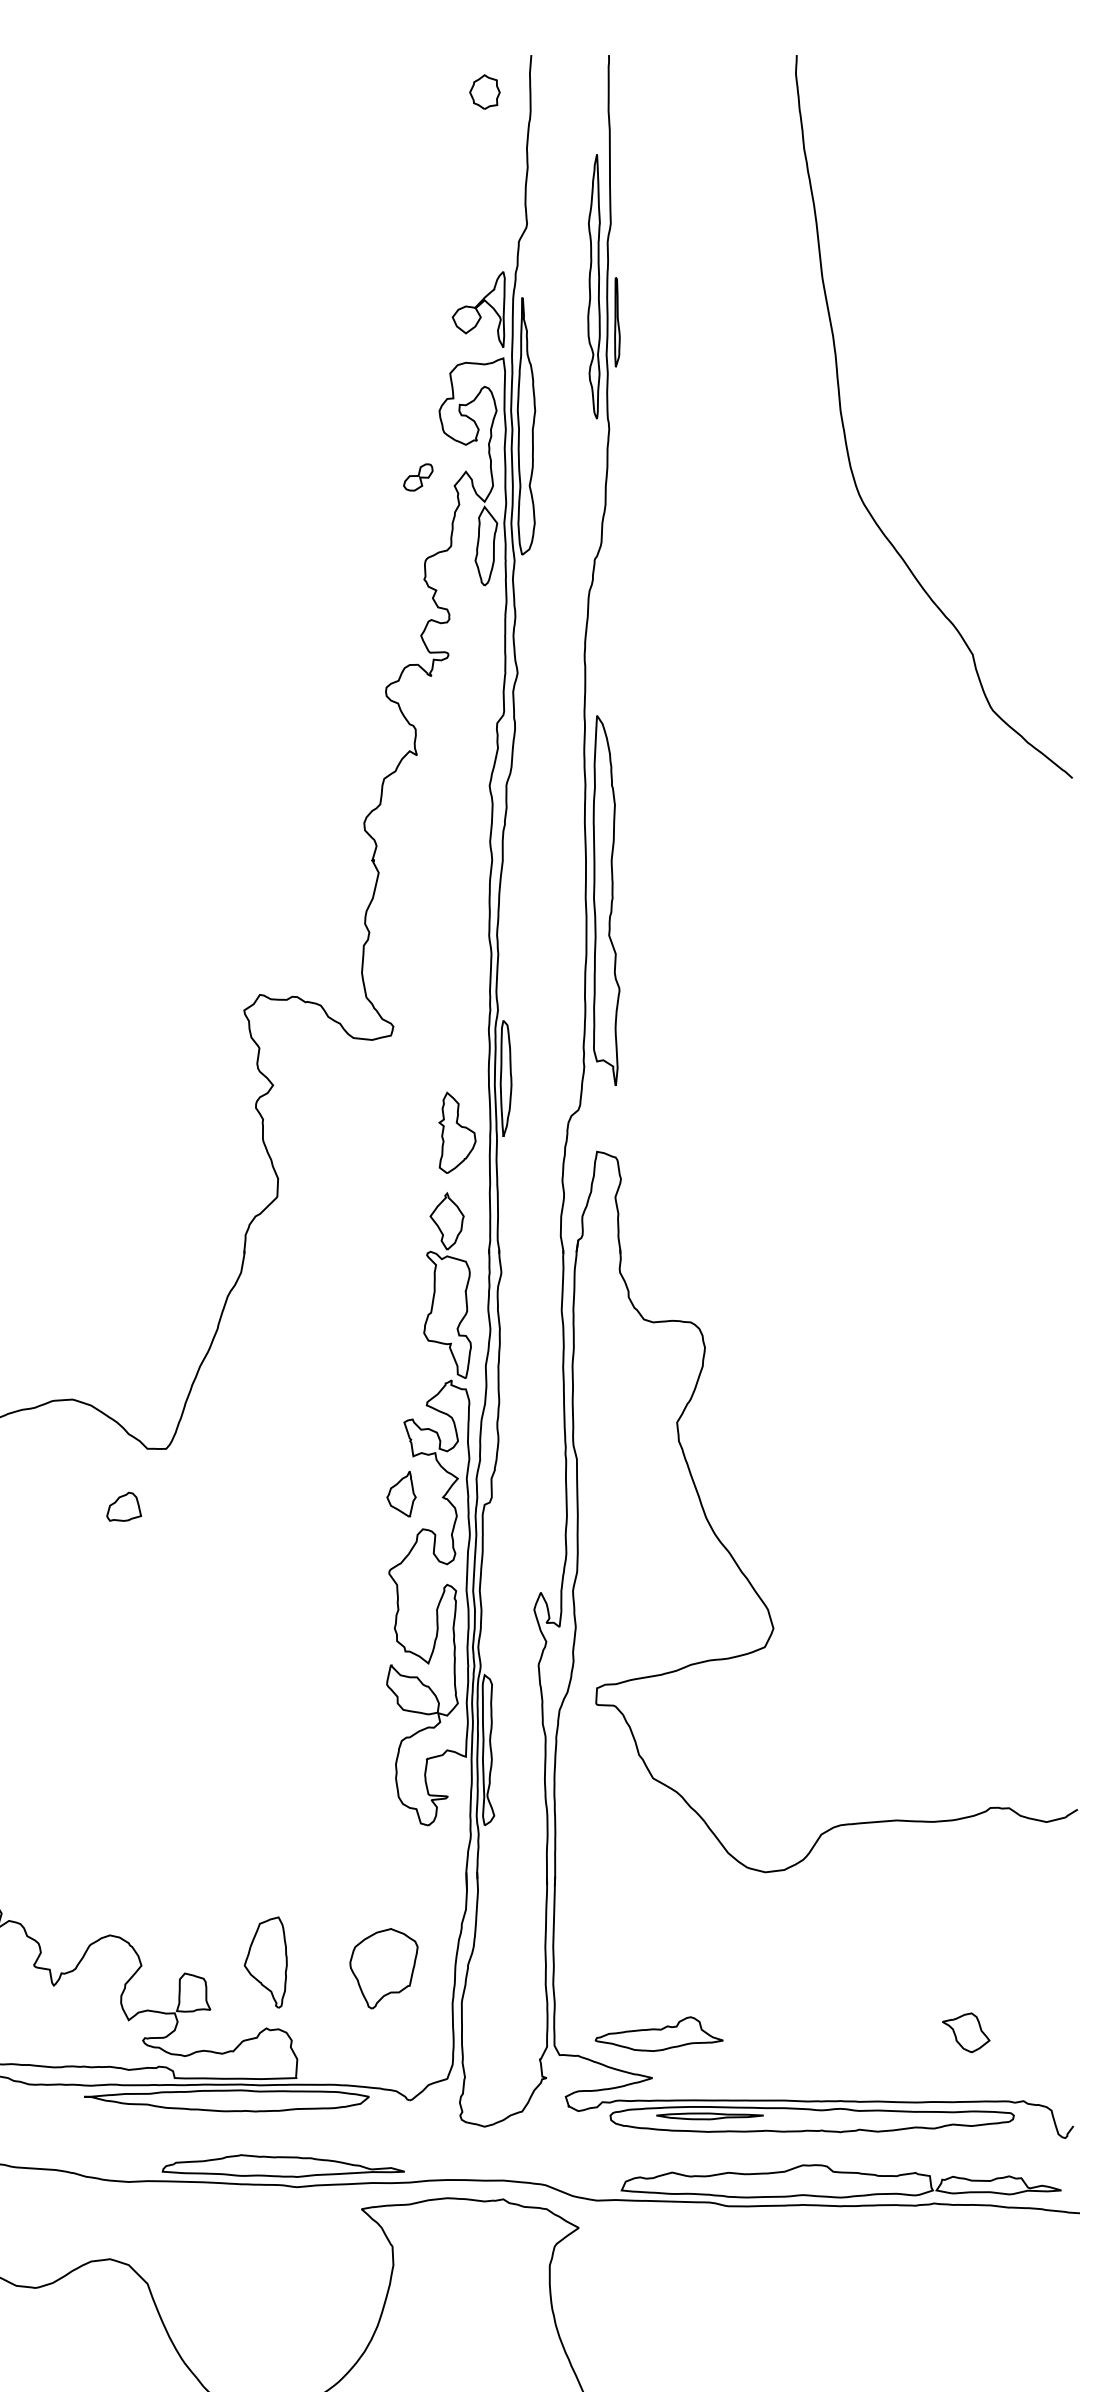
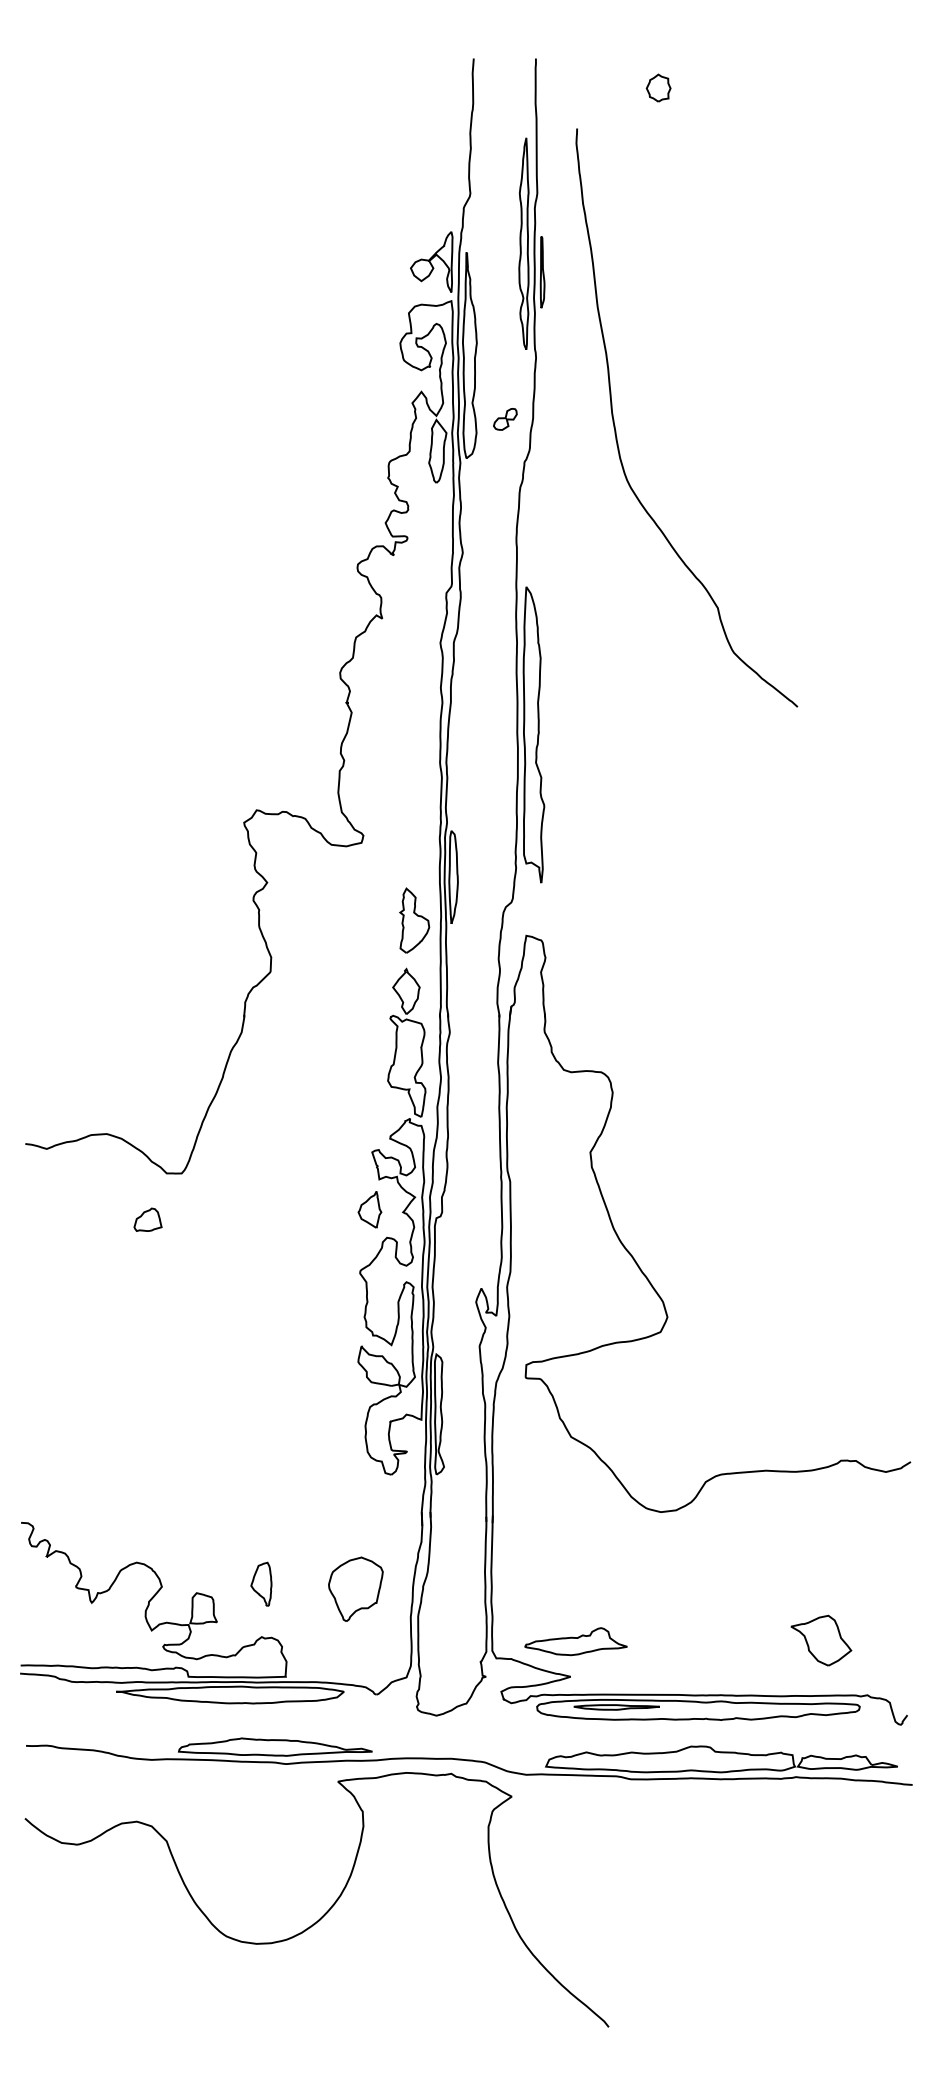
part: (484, 91) -> (658, 87), moved
curve: (846, 432) -> (616, 430), moved
part: (418, 477) -> (505, 419), moved
part: (265, 1962) -> (261, 1584), size x0.6
part: (966, 2032) -> (821, 1640), size x1.6

